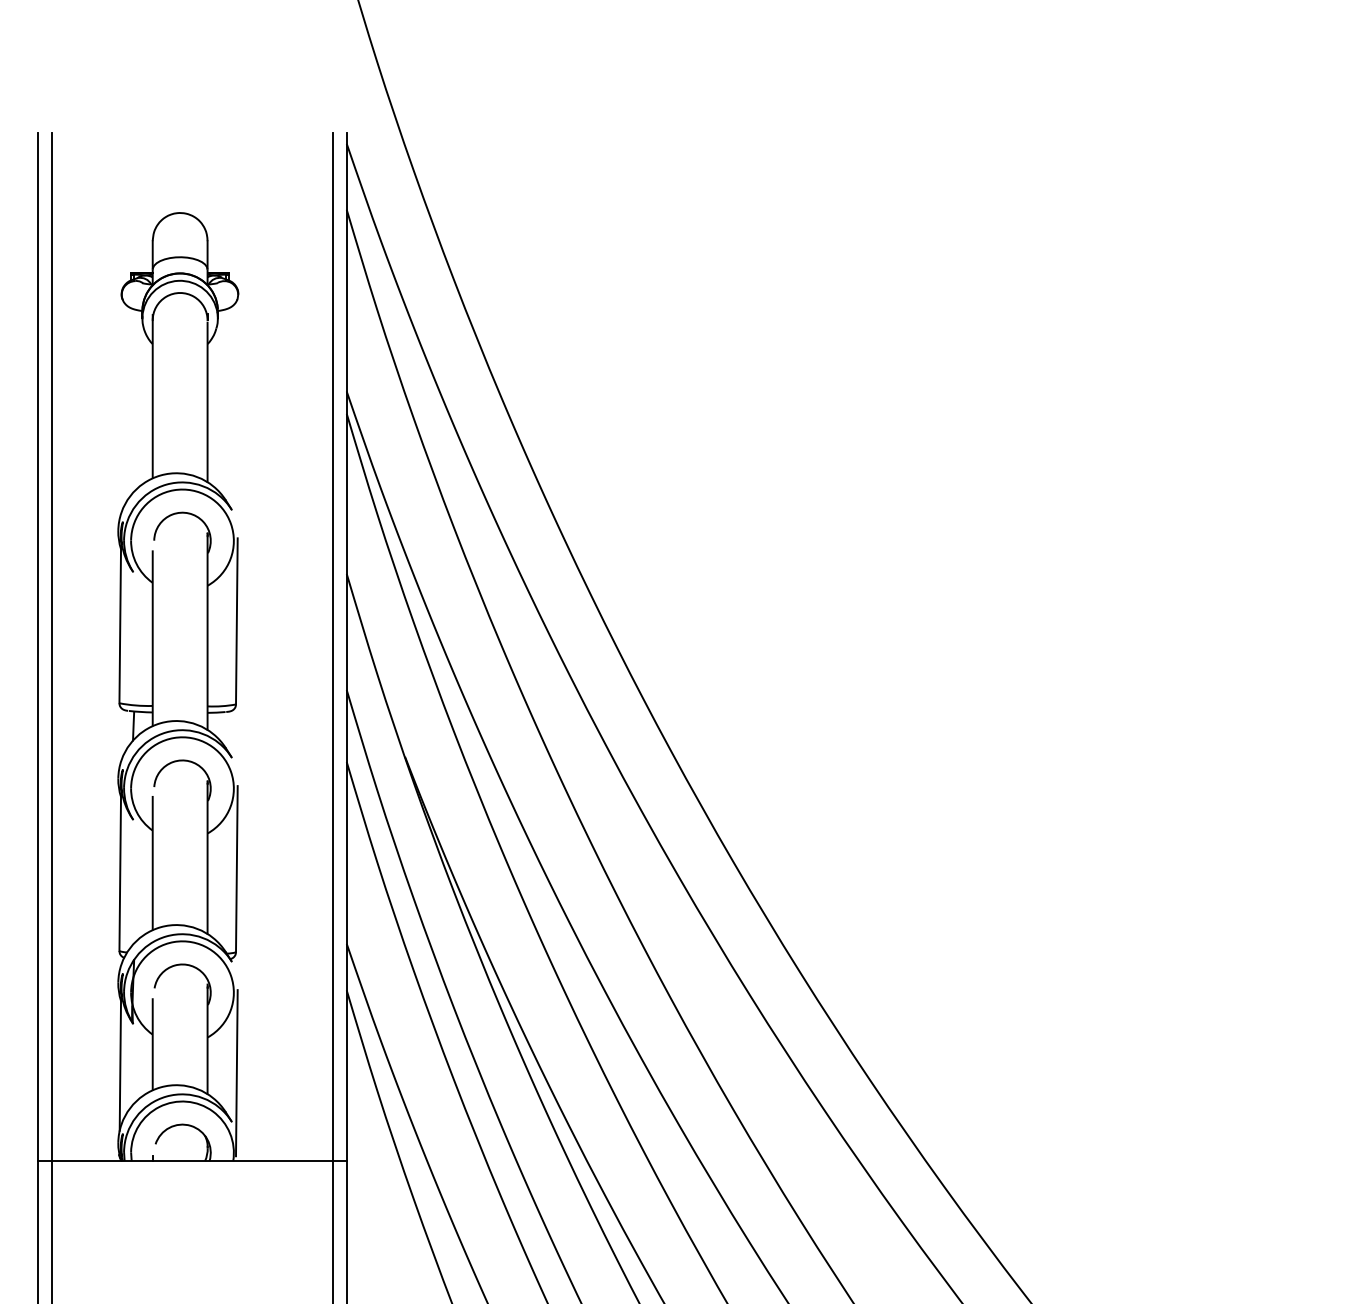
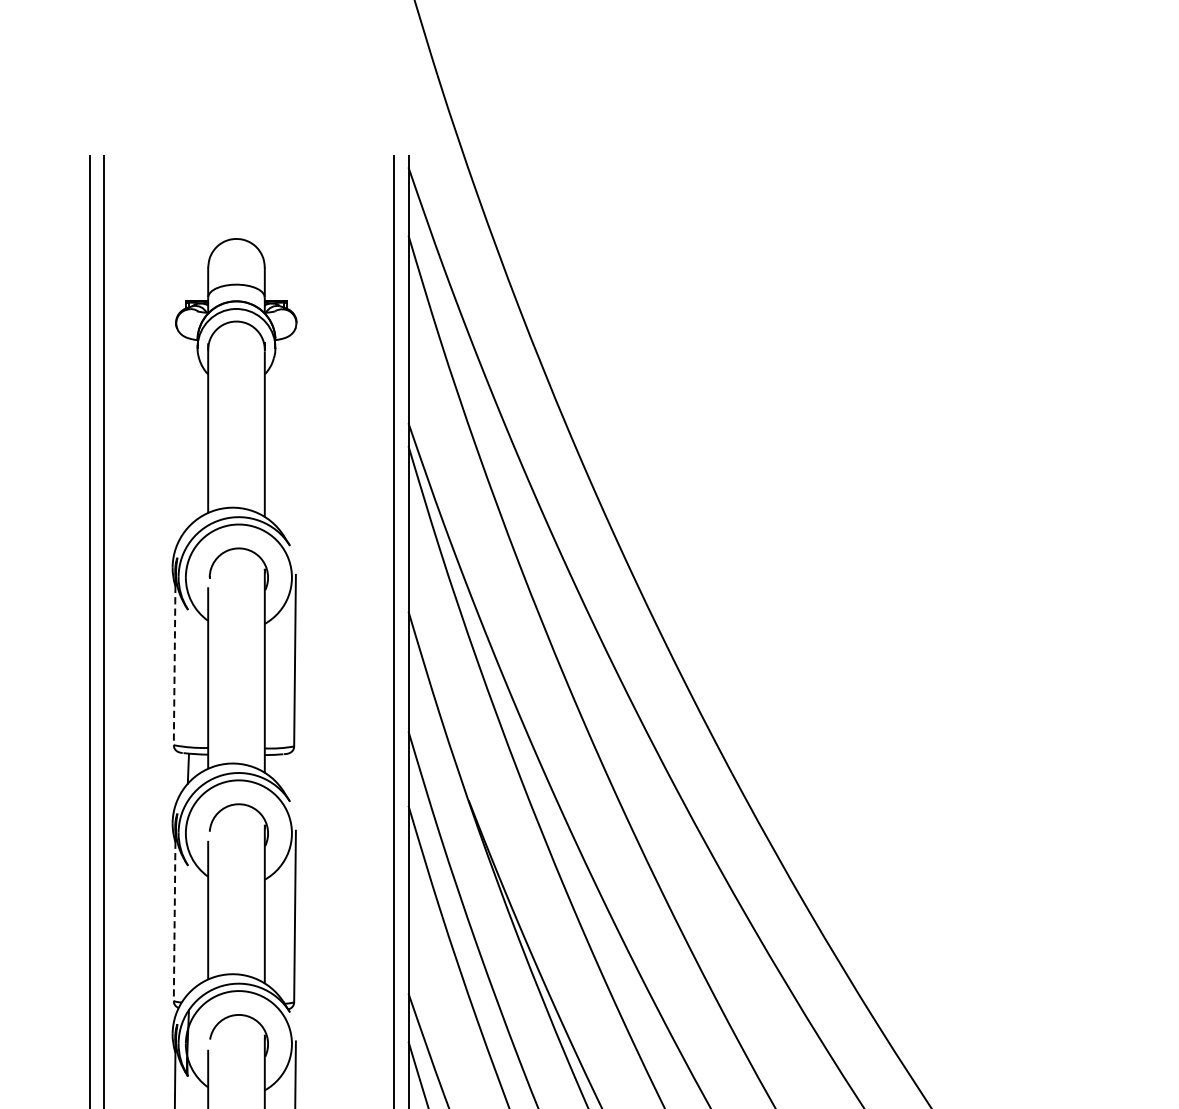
line: (120, 626) -> (174, 665), solid -> dashed
line: (120, 874) -> (174, 922), solid -> dashed

